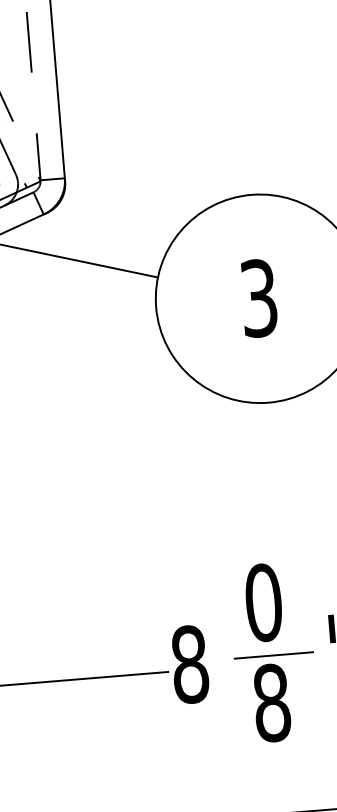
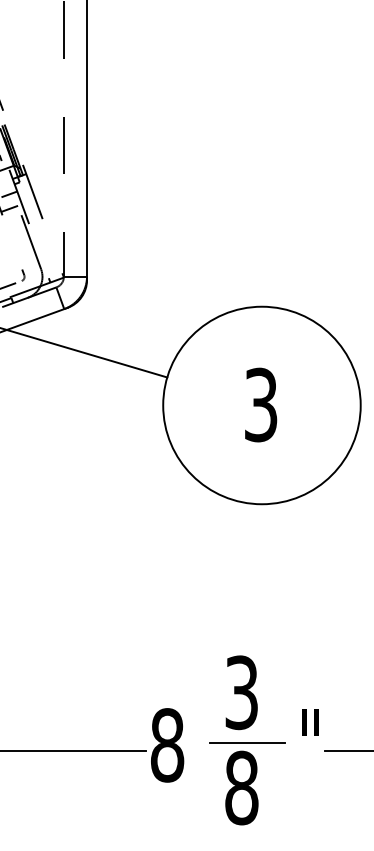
text: (263, 602) -> (241, 692), 0 -> 3

